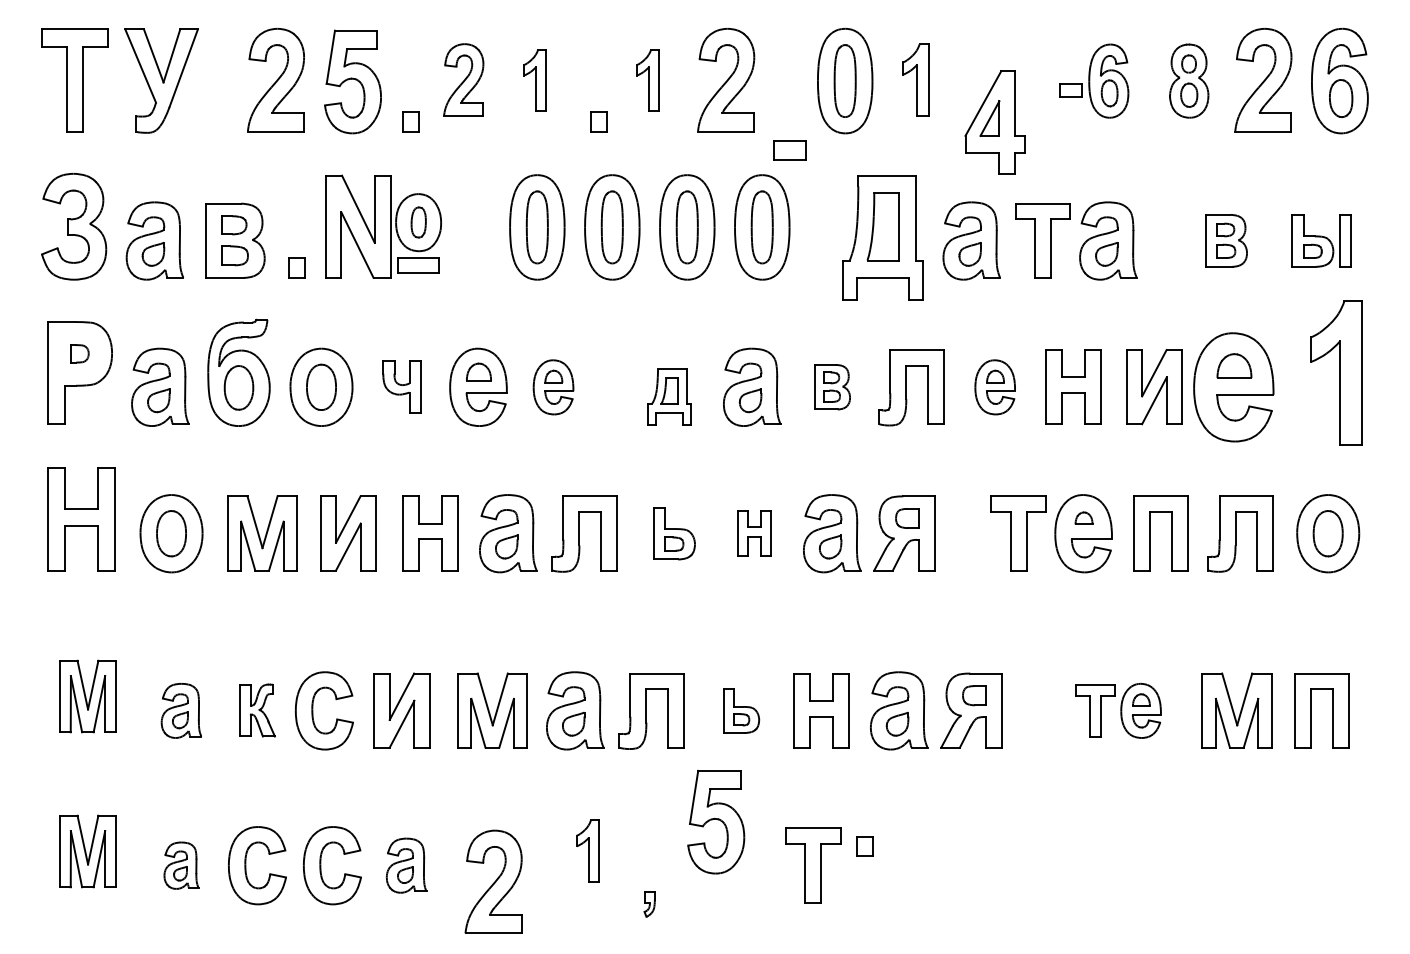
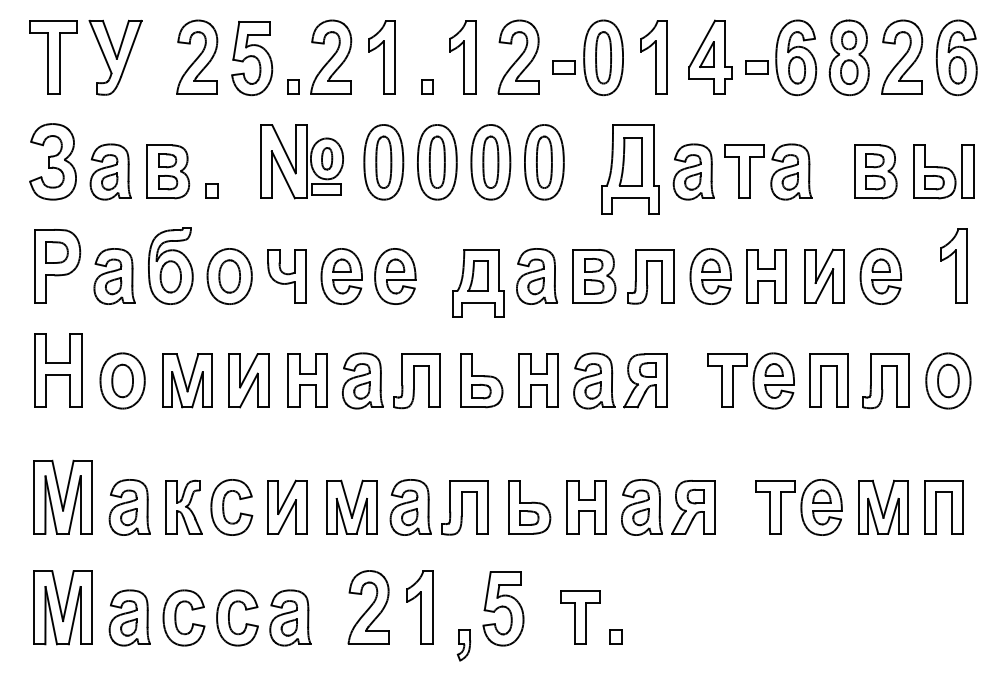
part: (464, 79) -> (331, 56), size x1.43
part: (534, 80) -> (381, 57), size x1.67
part: (647, 80) -> (462, 57), size x1.67
part: (915, 80) -> (653, 57), size x1.43
part: (1094, 80) -> (781, 57), size x1.43
part: (1188, 80) -> (848, 57), size x1.43
part: (994, 121) -> (710, 56), moved
part: (789, 150) -> (563, 67), moved
part: (382, 226) -> (301, 161), moved
part: (1226, 240) -> (875, 171), size x1.43
part: (1321, 240) -> (943, 171), size x1.43
part: (78, 353) -> (56, 252), size x1.67
part: (1335, 371) -> (953, 265), size x0.71
part: (401, 387) -> (286, 276), size x1.43
part: (553, 387) -> (395, 276), size x1.43
part: (832, 387) -> (594, 276), size x1.67
part: (994, 387) -> (710, 276), size x1.43
part: (1233, 387) -> (880, 276), size x0.71
part: (669, 397) -> (478, 283), size x1.67
part: (1083, 517) -> (773, 369), size x1.43
part: (674, 533) -> (481, 380), size x1.43
part: (754, 533) -> (538, 380), size x1.67
part: (87, 695) -> (62, 496), size x1.43
part: (256, 709) -> (183, 506), size x1.43
part: (181, 710) -> (129, 507), size x1.43
part: (741, 710) -> (529, 507), size x1.67
part: (1118, 710) -> (798, 507), size x1.43
part: (716, 821) -> (503, 608), moved
part: (864, 845) -> (615, 636), moved
part: (87, 850) -> (62, 607), size x1.43
part: (587, 850) -> (419, 607), size x1.67
part: (181, 864) -> (129, 617), size x1.67
part: (406, 864) -> (290, 617), size x1.43
part: (493, 881) -> (368, 607), moved
part: (648, 904) -> (463, 645), size x1.67

